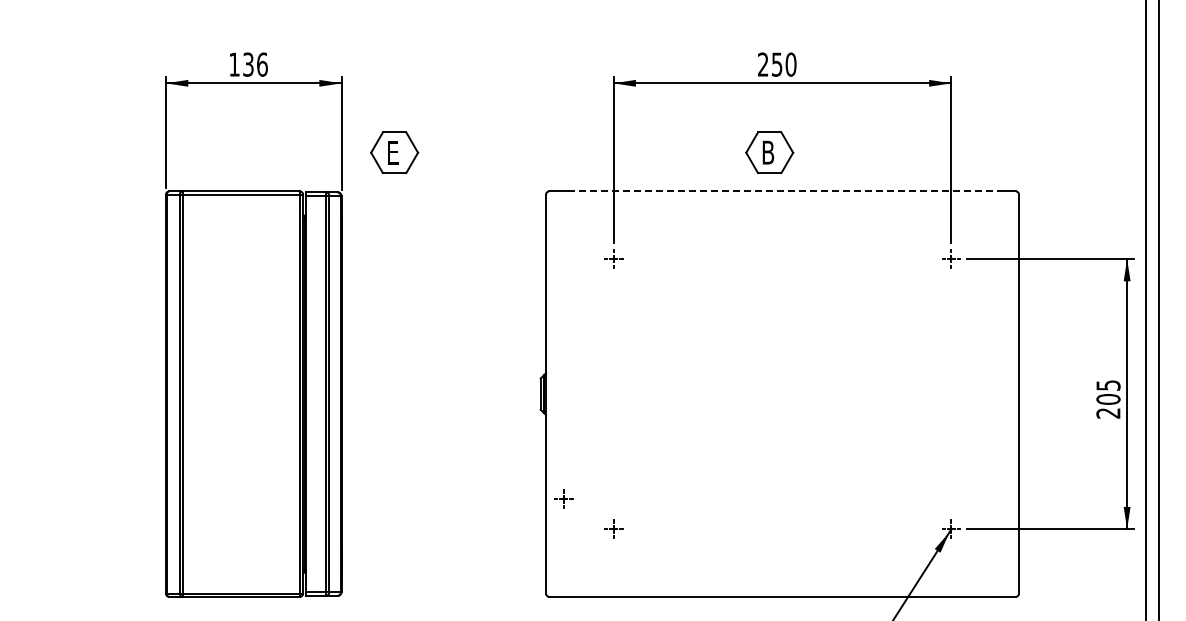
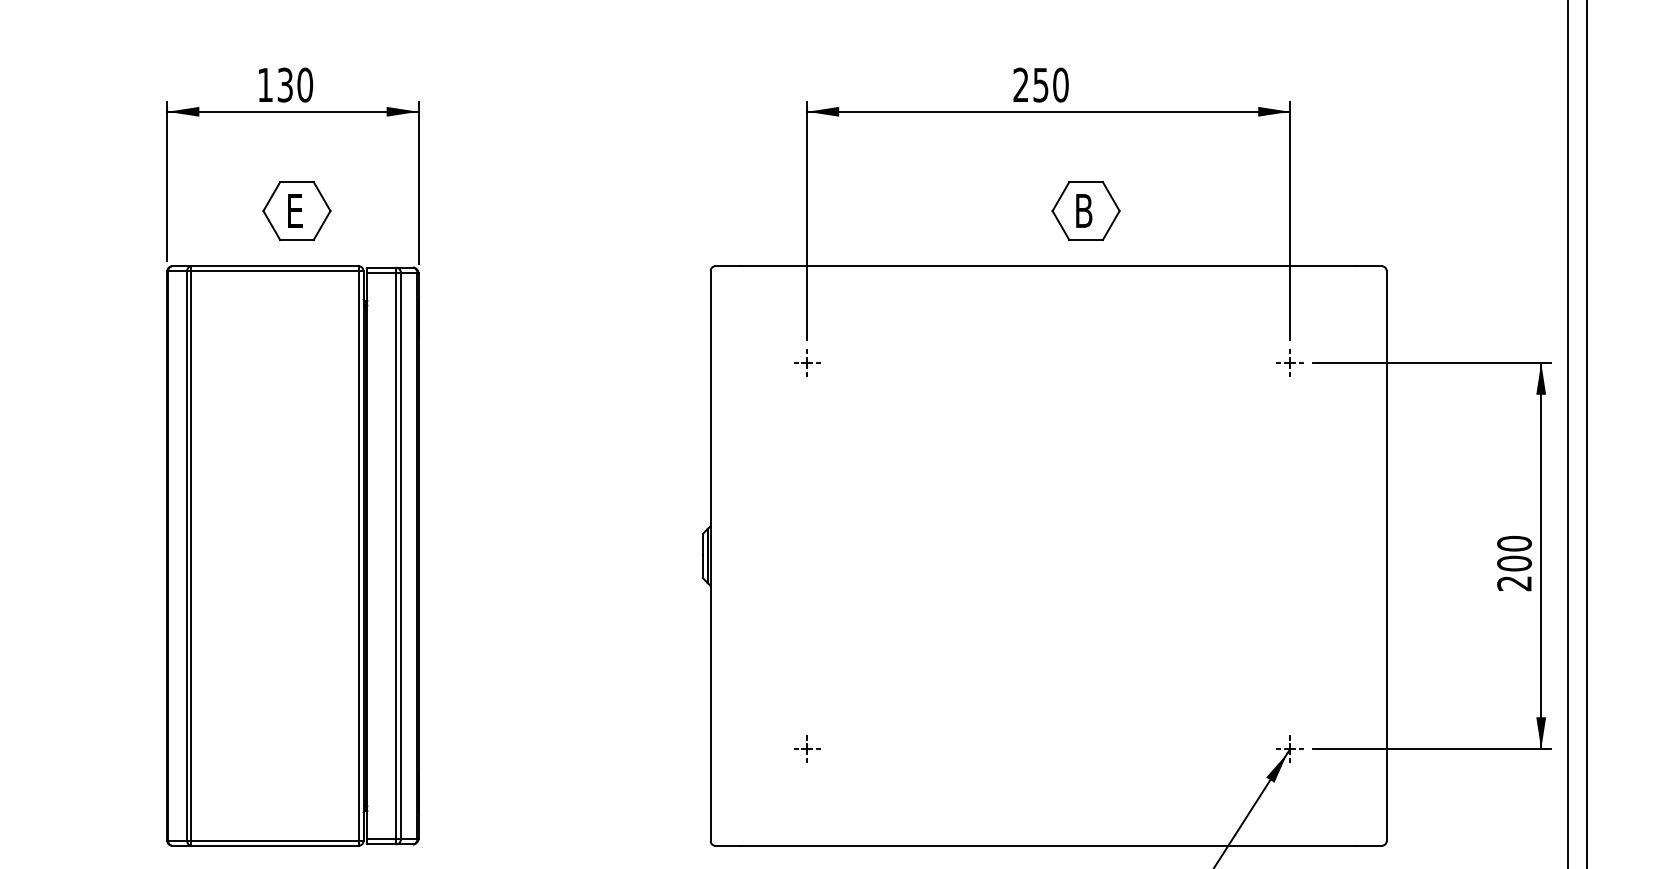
text: (262, 64) -> (305, 84), 136 -> 130
part: (394, 152) -> (296, 210), moved
part: (769, 152) -> (1085, 210), moved
line: (783, 191) -> (1050, 266), dashed -> solid
text: (1108, 385) -> (1514, 543), 205 -> 200
part: (563, 498) -> (735, 705), removed

